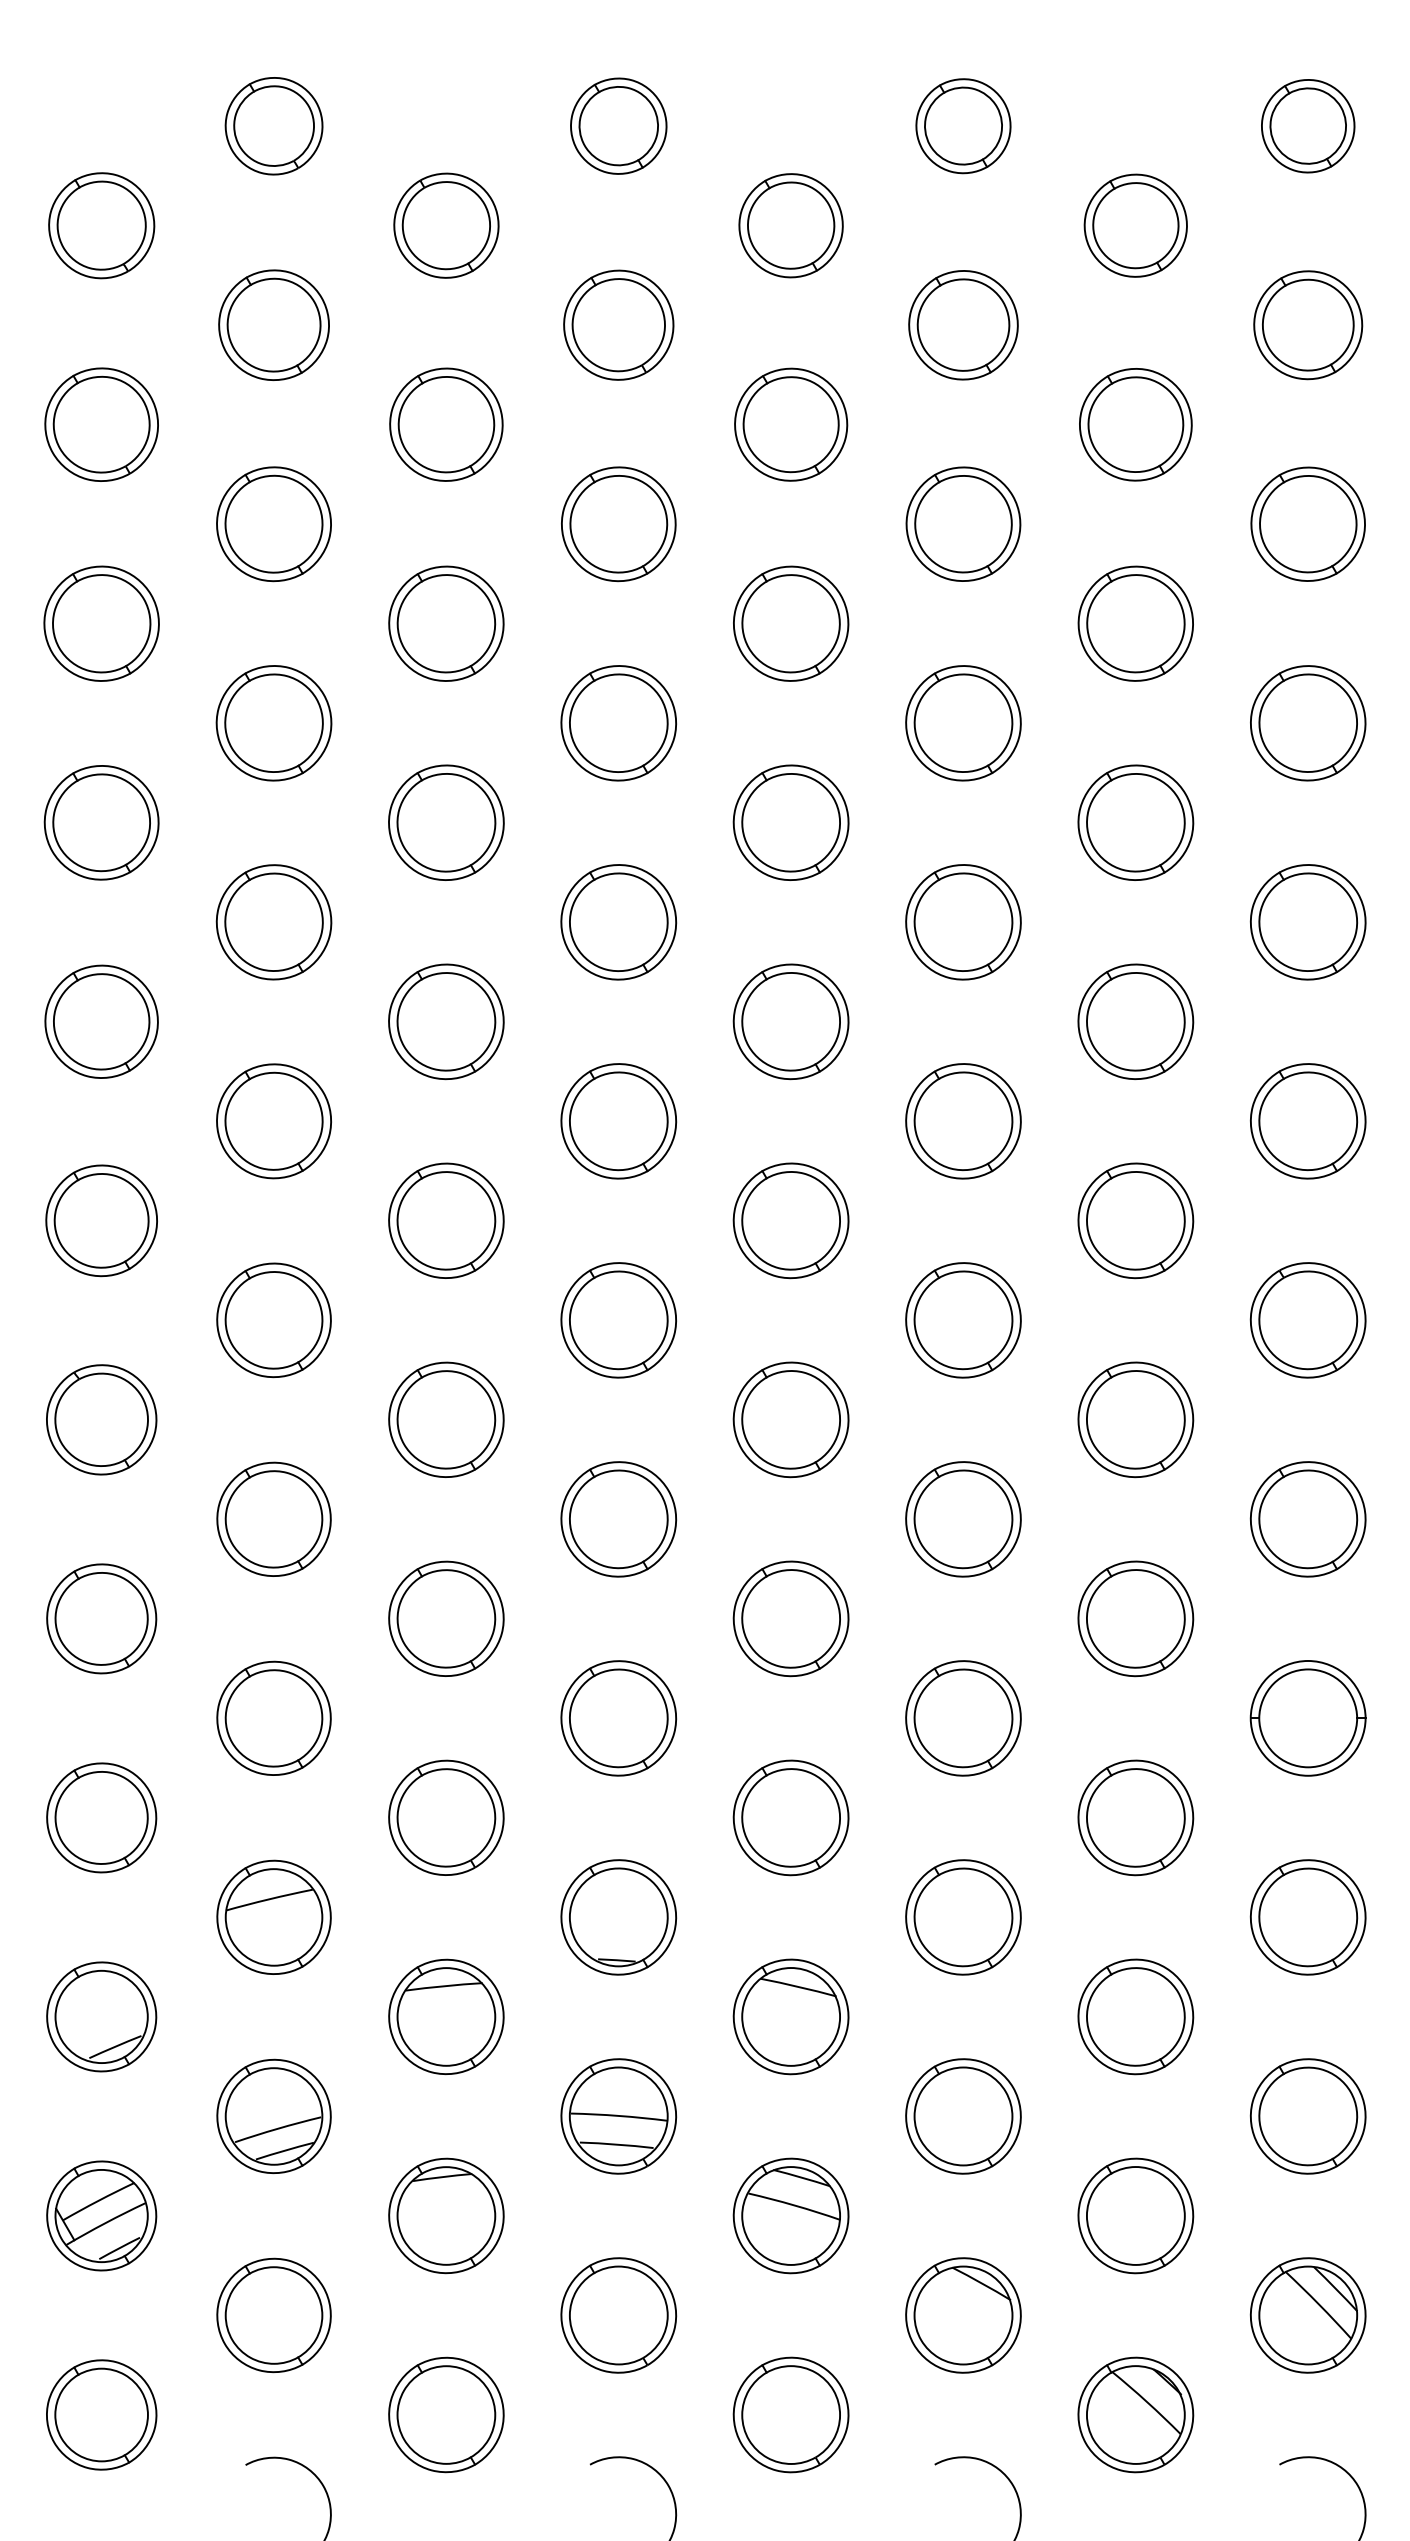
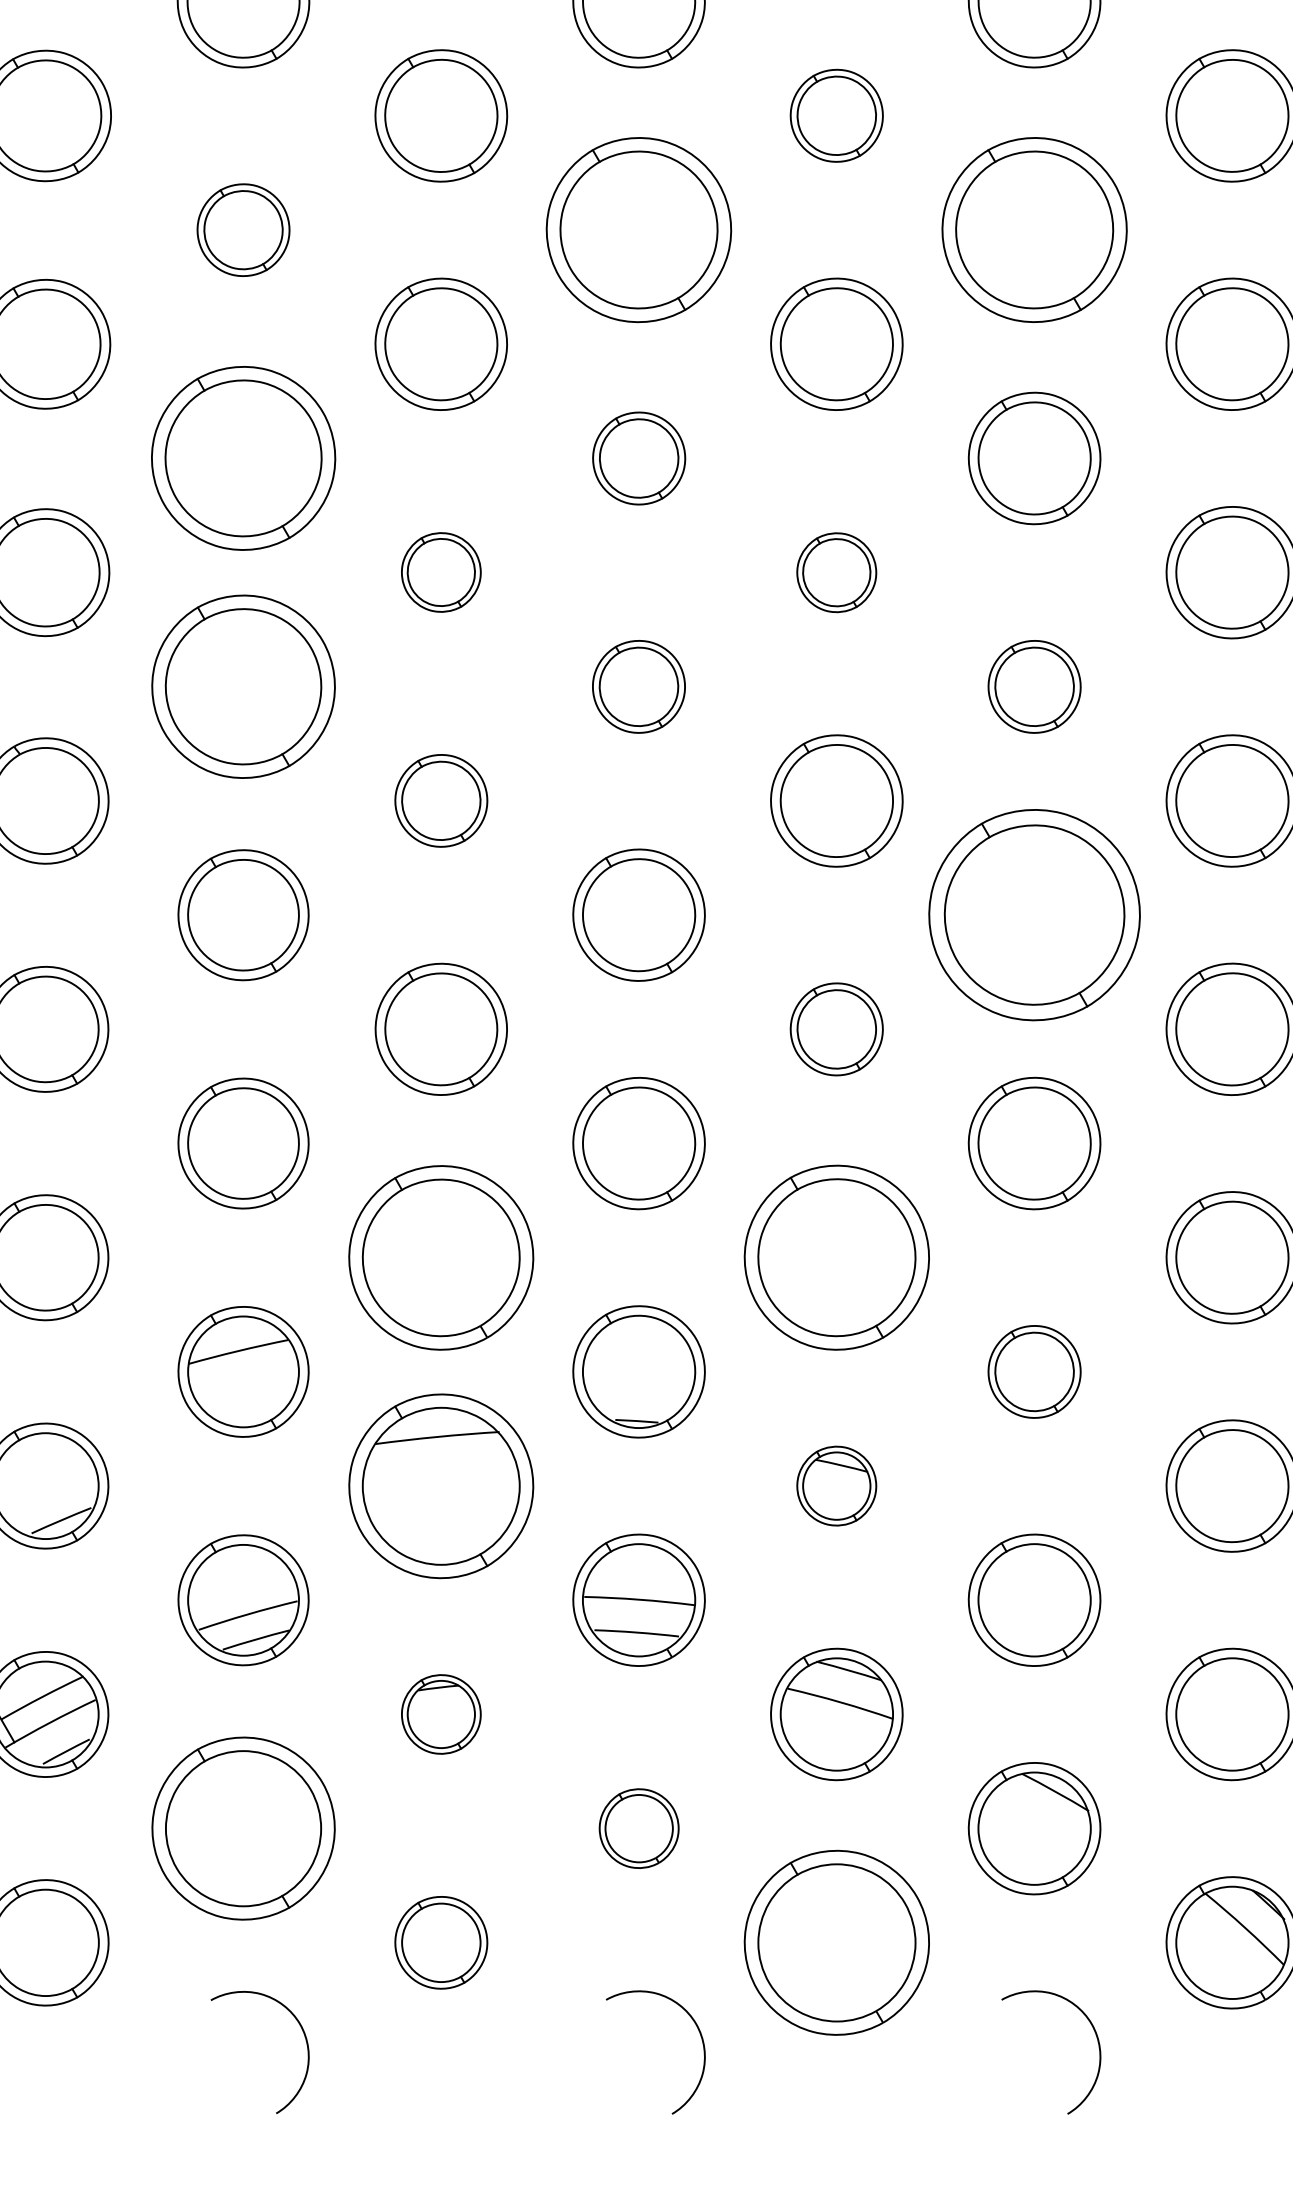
part: (790, 822) -> (836, 115), size x0.7
part: (273, 922) -> (242, 230), size x0.7
part: (618, 922) -> (638, 230), size x1.4
part: (963, 922) -> (1034, 230), size x1.4
part: (273, 1121) -> (242, 458), size x1.4
part: (618, 1121) -> (638, 458), size x0.7
part: (446, 1220) -> (441, 572), size x0.6
part: (790, 1220) -> (836, 572), size x0.6
part: (273, 1320) -> (242, 687), size x1.4
part: (618, 1320) -> (638, 687), size x0.7
part: (963, 1320) -> (1034, 687), size x0.7
part: (446, 1419) -> (441, 800), size x0.7
part: (963, 1519) -> (1034, 915), size x1.6
part: (790, 1618) -> (836, 1028), size x0.7
part: (446, 1817) -> (441, 1257), size x1.4
part: (790, 1817) -> (836, 1257), size x1.4
part: (963, 1917) -> (1034, 1372), size x0.7
part: (446, 2016) -> (441, 1485), size x1.4
part: (790, 2016) -> (836, 1485), size x0.6
part: (446, 2215) -> (441, 1713), size x0.6
part: (273, 2315) -> (242, 1828), size x1.4
part: (618, 2315) -> (638, 1828), size x0.6
part: (446, 2414) -> (441, 1942), size x0.7
part: (790, 2414) -> (836, 1942), size x1.4

